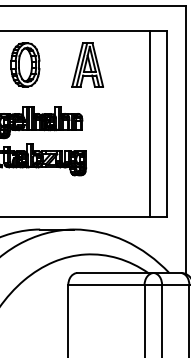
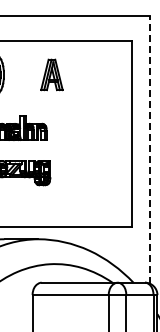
part: (87, 64) -> (51, 74), size x0.7
line: (150, 123) -> (114, 133), removed
line: (185, 139) -> (149, 149), solid -> dashed

